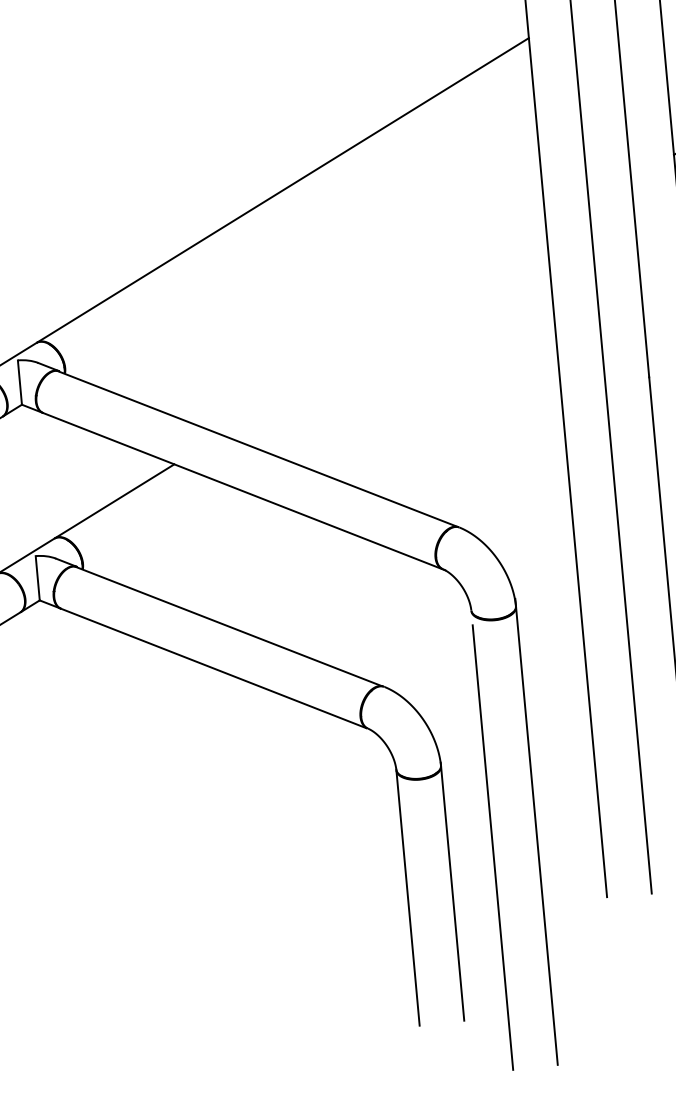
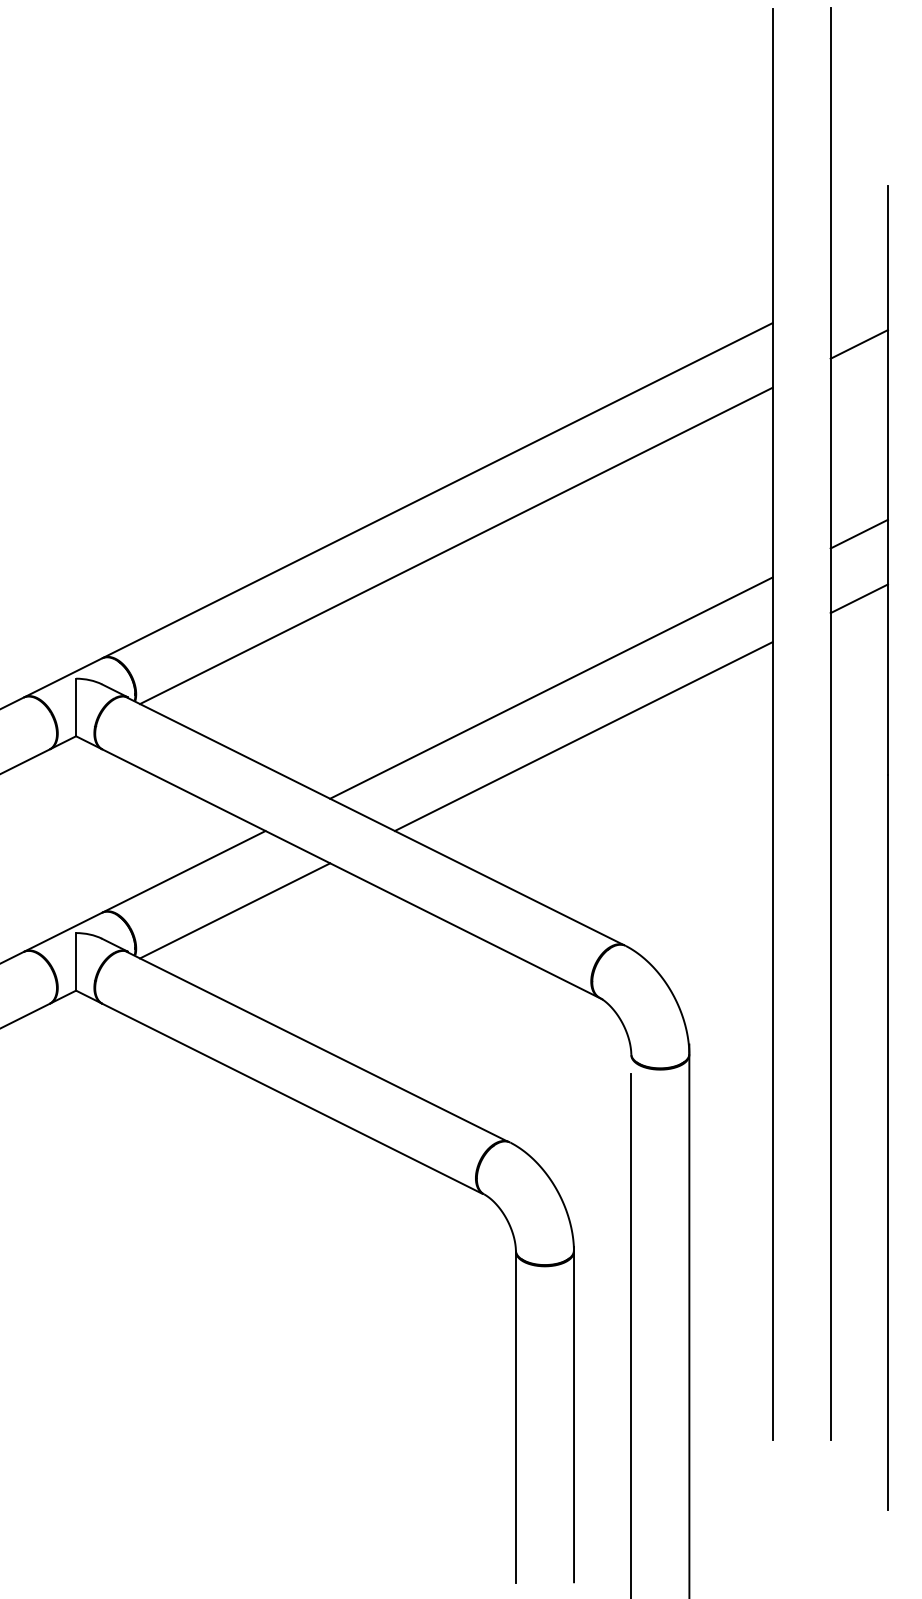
line: (596, 48) -> (858, 344), added
line: (609, 193) -> (858, 533), added
line: (301, 231) -> (456, 545), added
line: (614, 243) -> (858, 598), added
line: (384, 333) -> (551, 687), added
line: (412, 369) -> (583, 736), added
line: (156, 527) -> (235, 910), added

